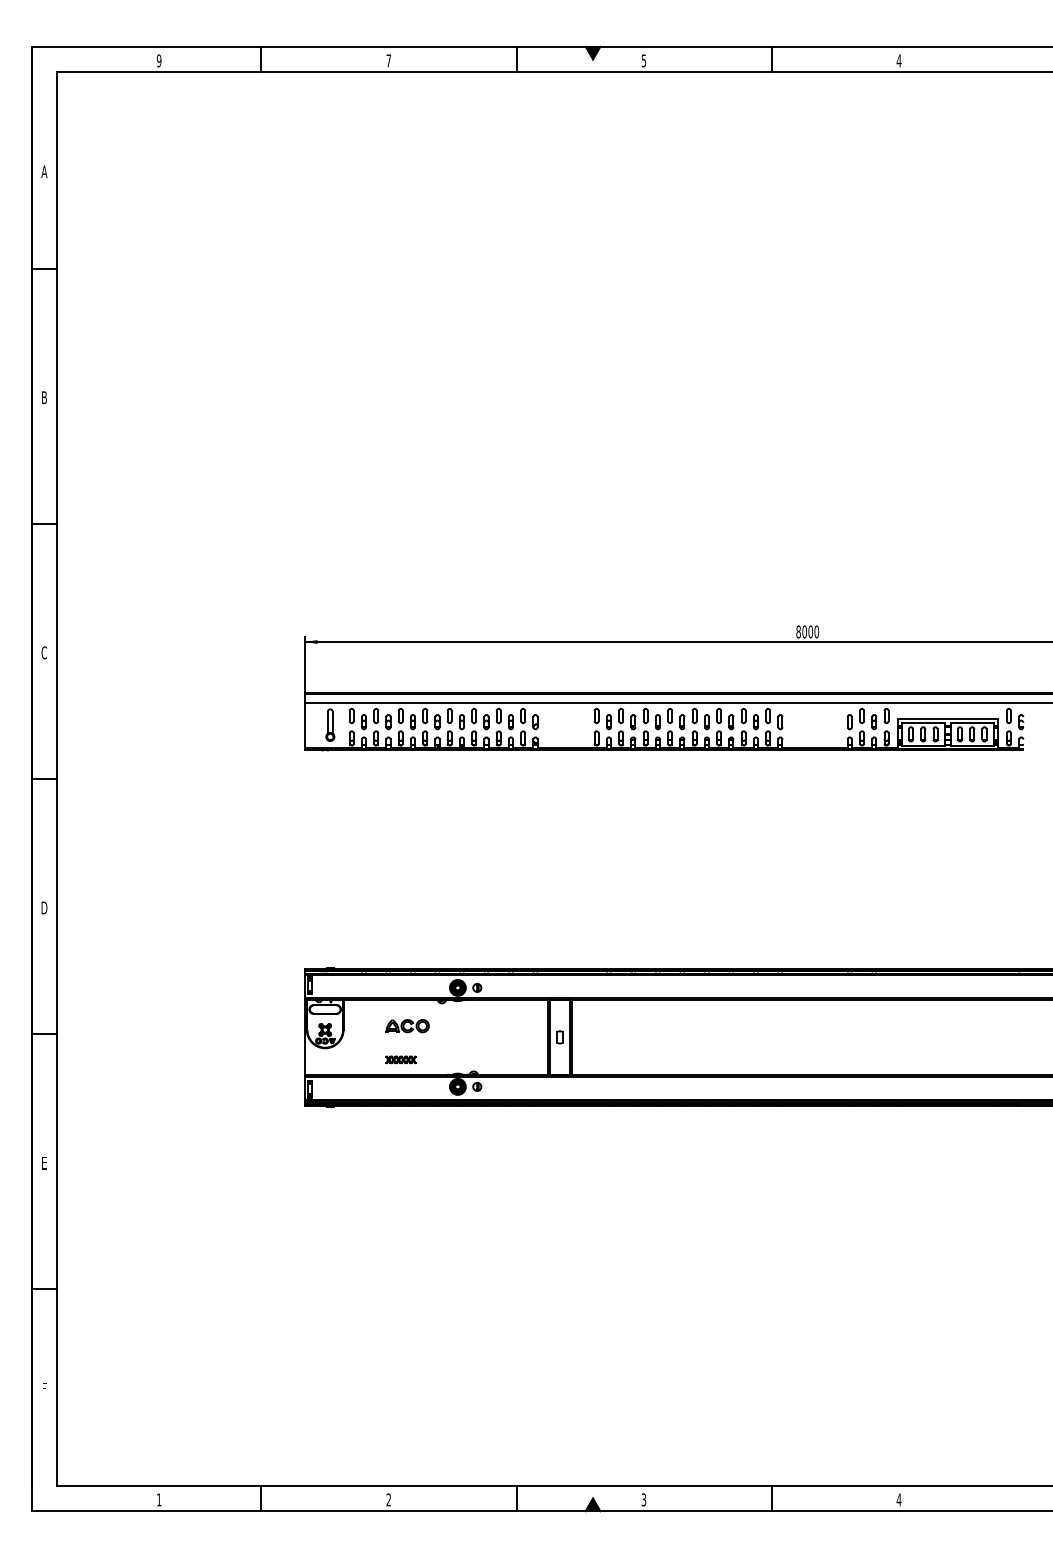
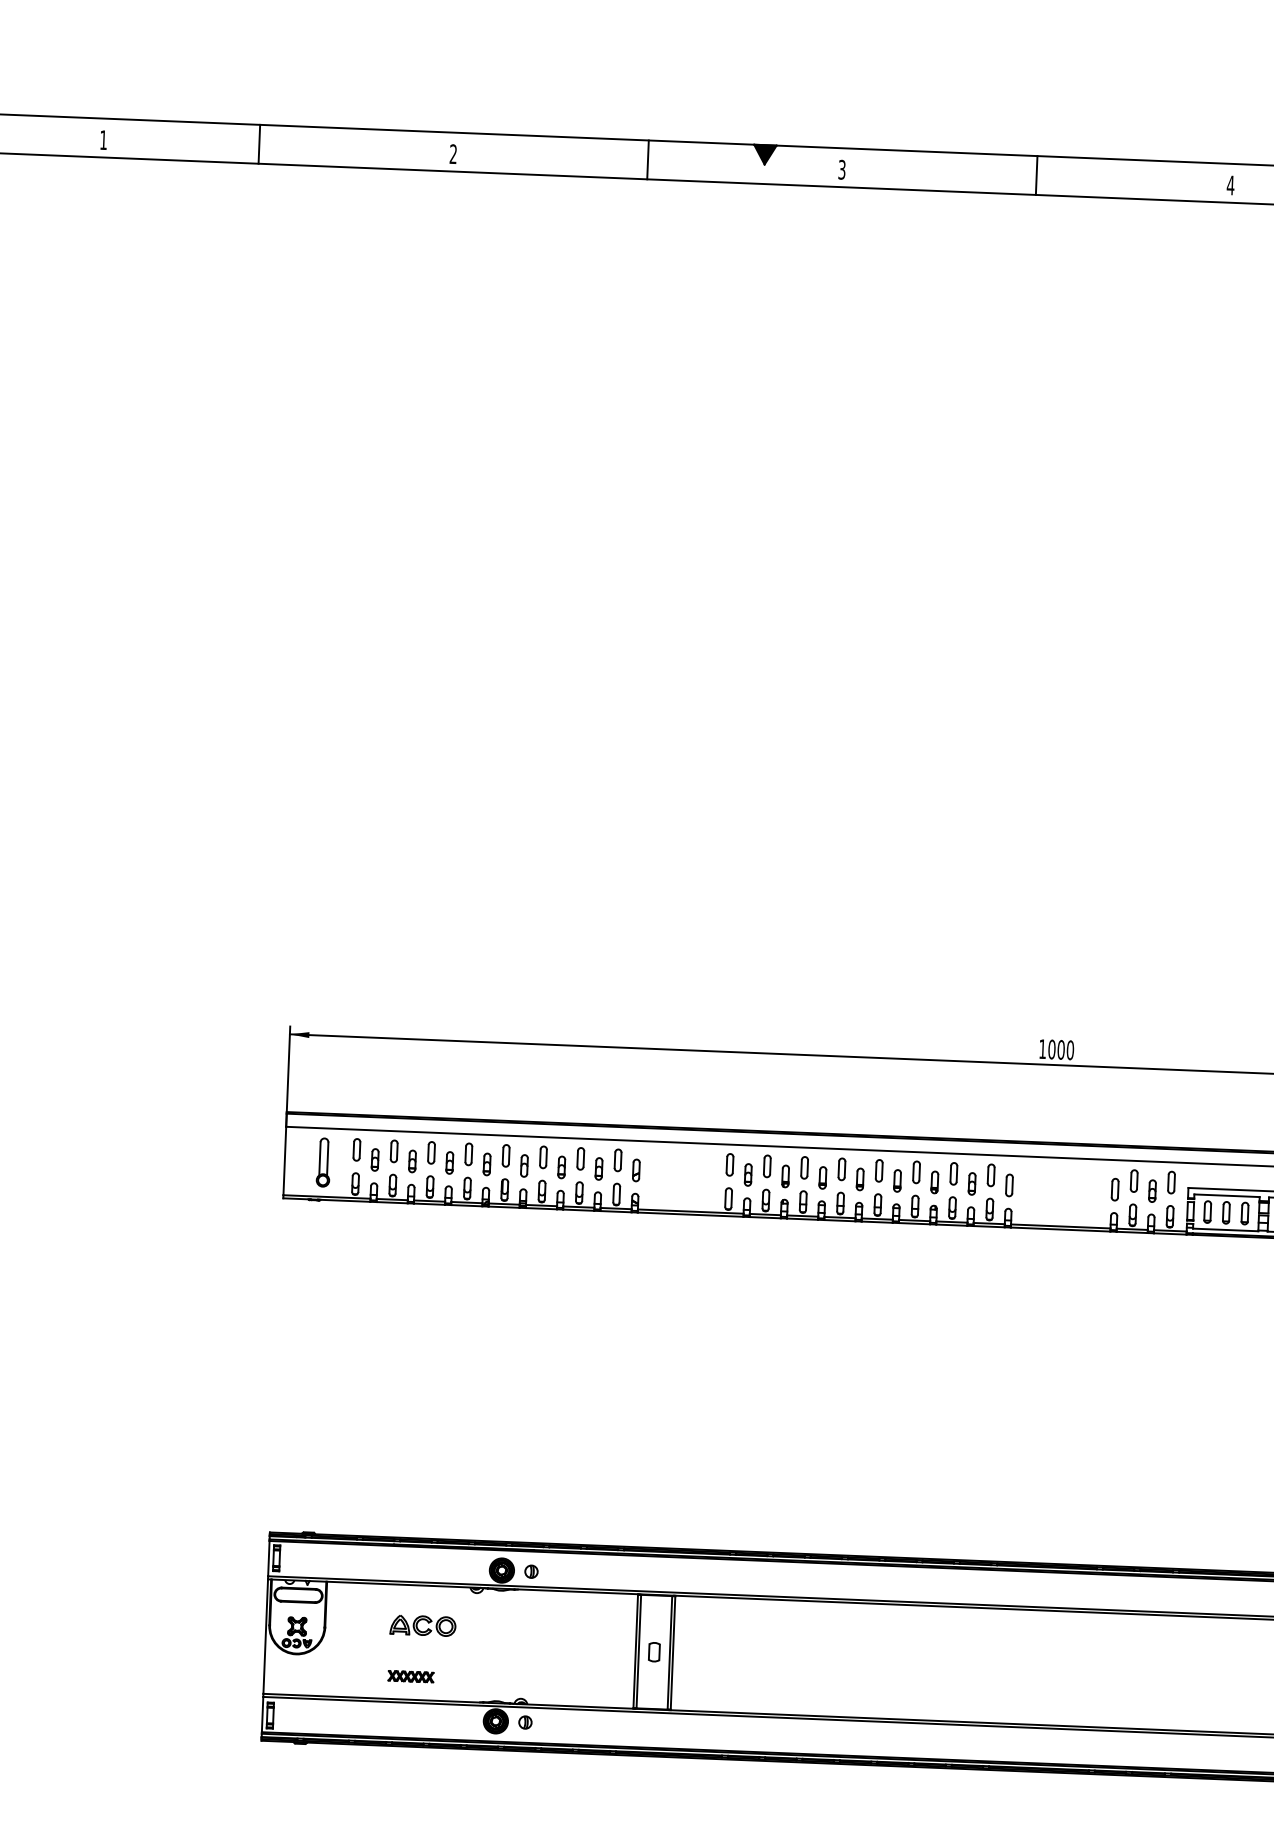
text: (158, 60) -> (102, 139), 9 -> 1
text: (388, 60) -> (452, 153), 7 -> 2
text: (643, 60) -> (841, 169), 5 -> 3
text: (798, 631) -> (1042, 1048), 8000 -> 1000

